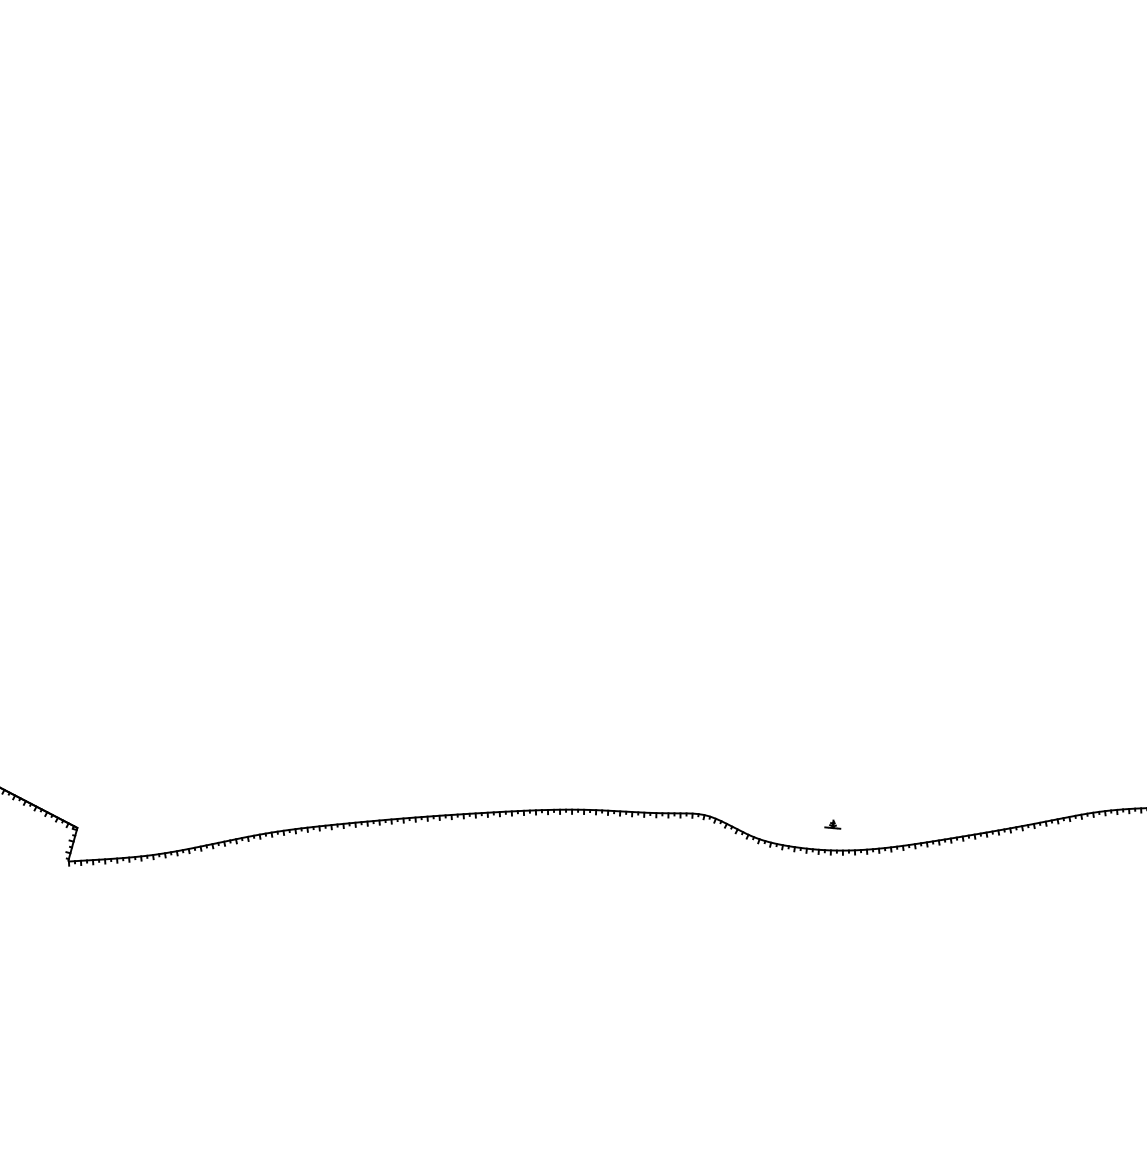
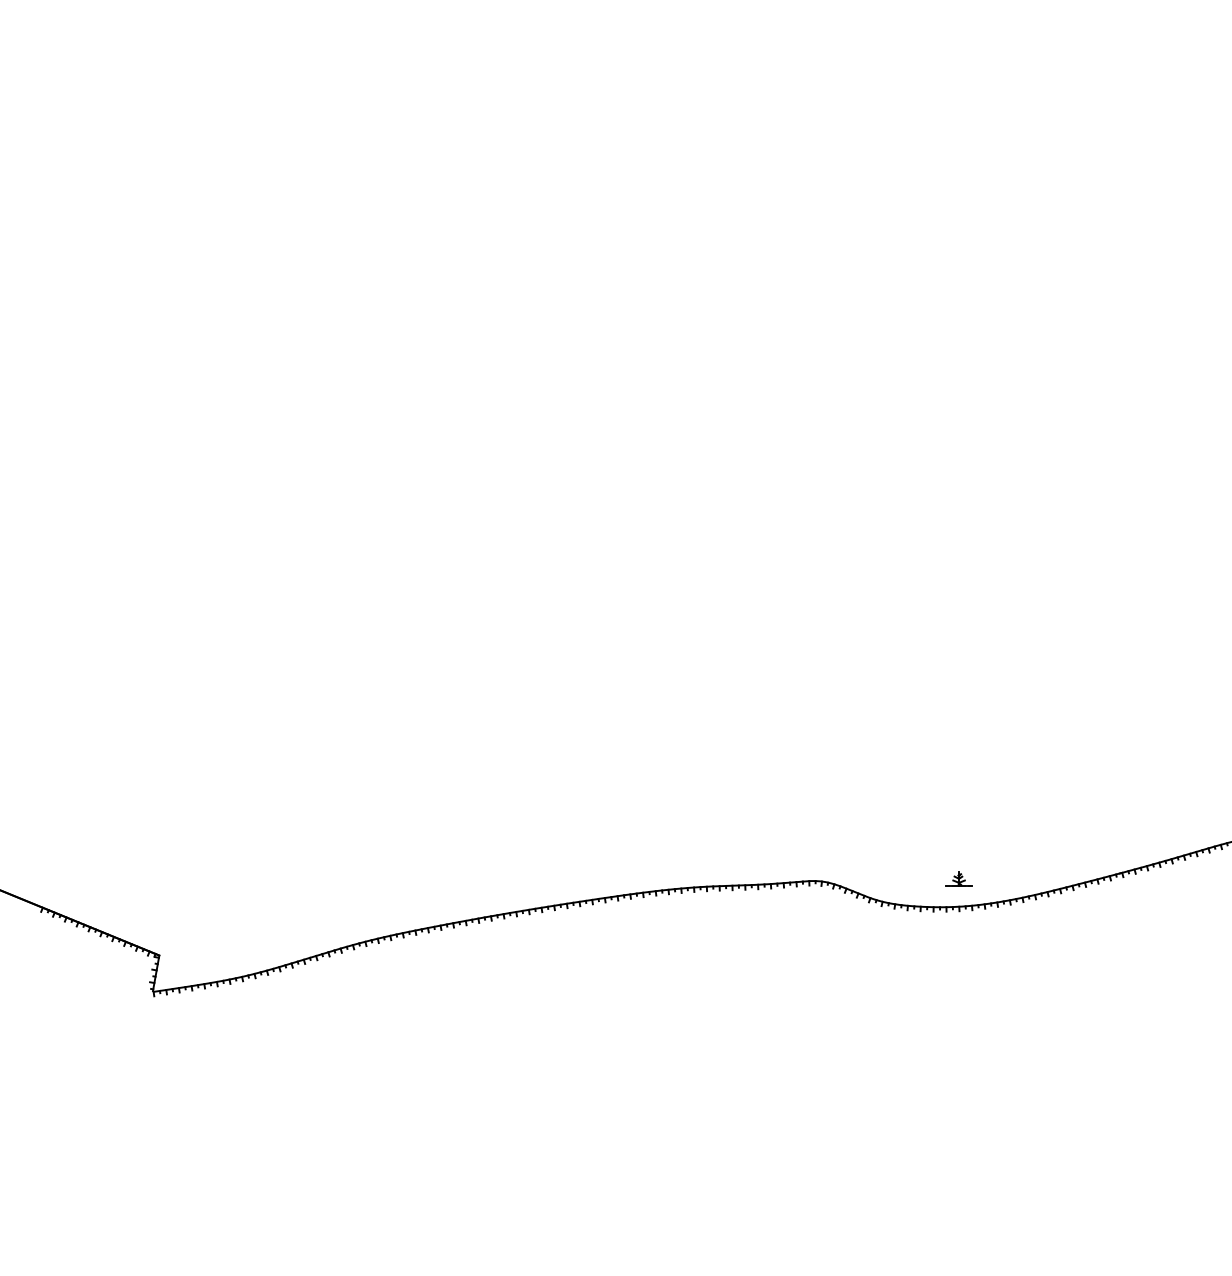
part: (832, 823) -> (958, 878), size x1.67

